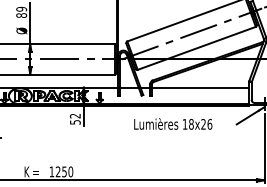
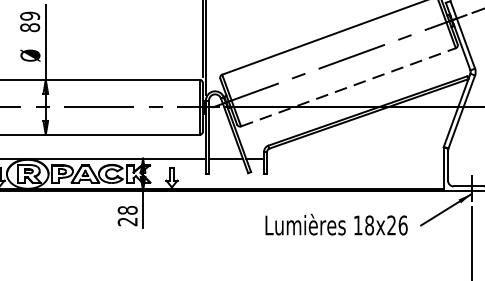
line: (196, 48) -> (347, 87), solid -> dashed
line: (200, 87) -> (355, 158), removed
text: (74, 118) -> (126, 214), 52 -> 28
text: (173, 123) -> (337, 223), moved

